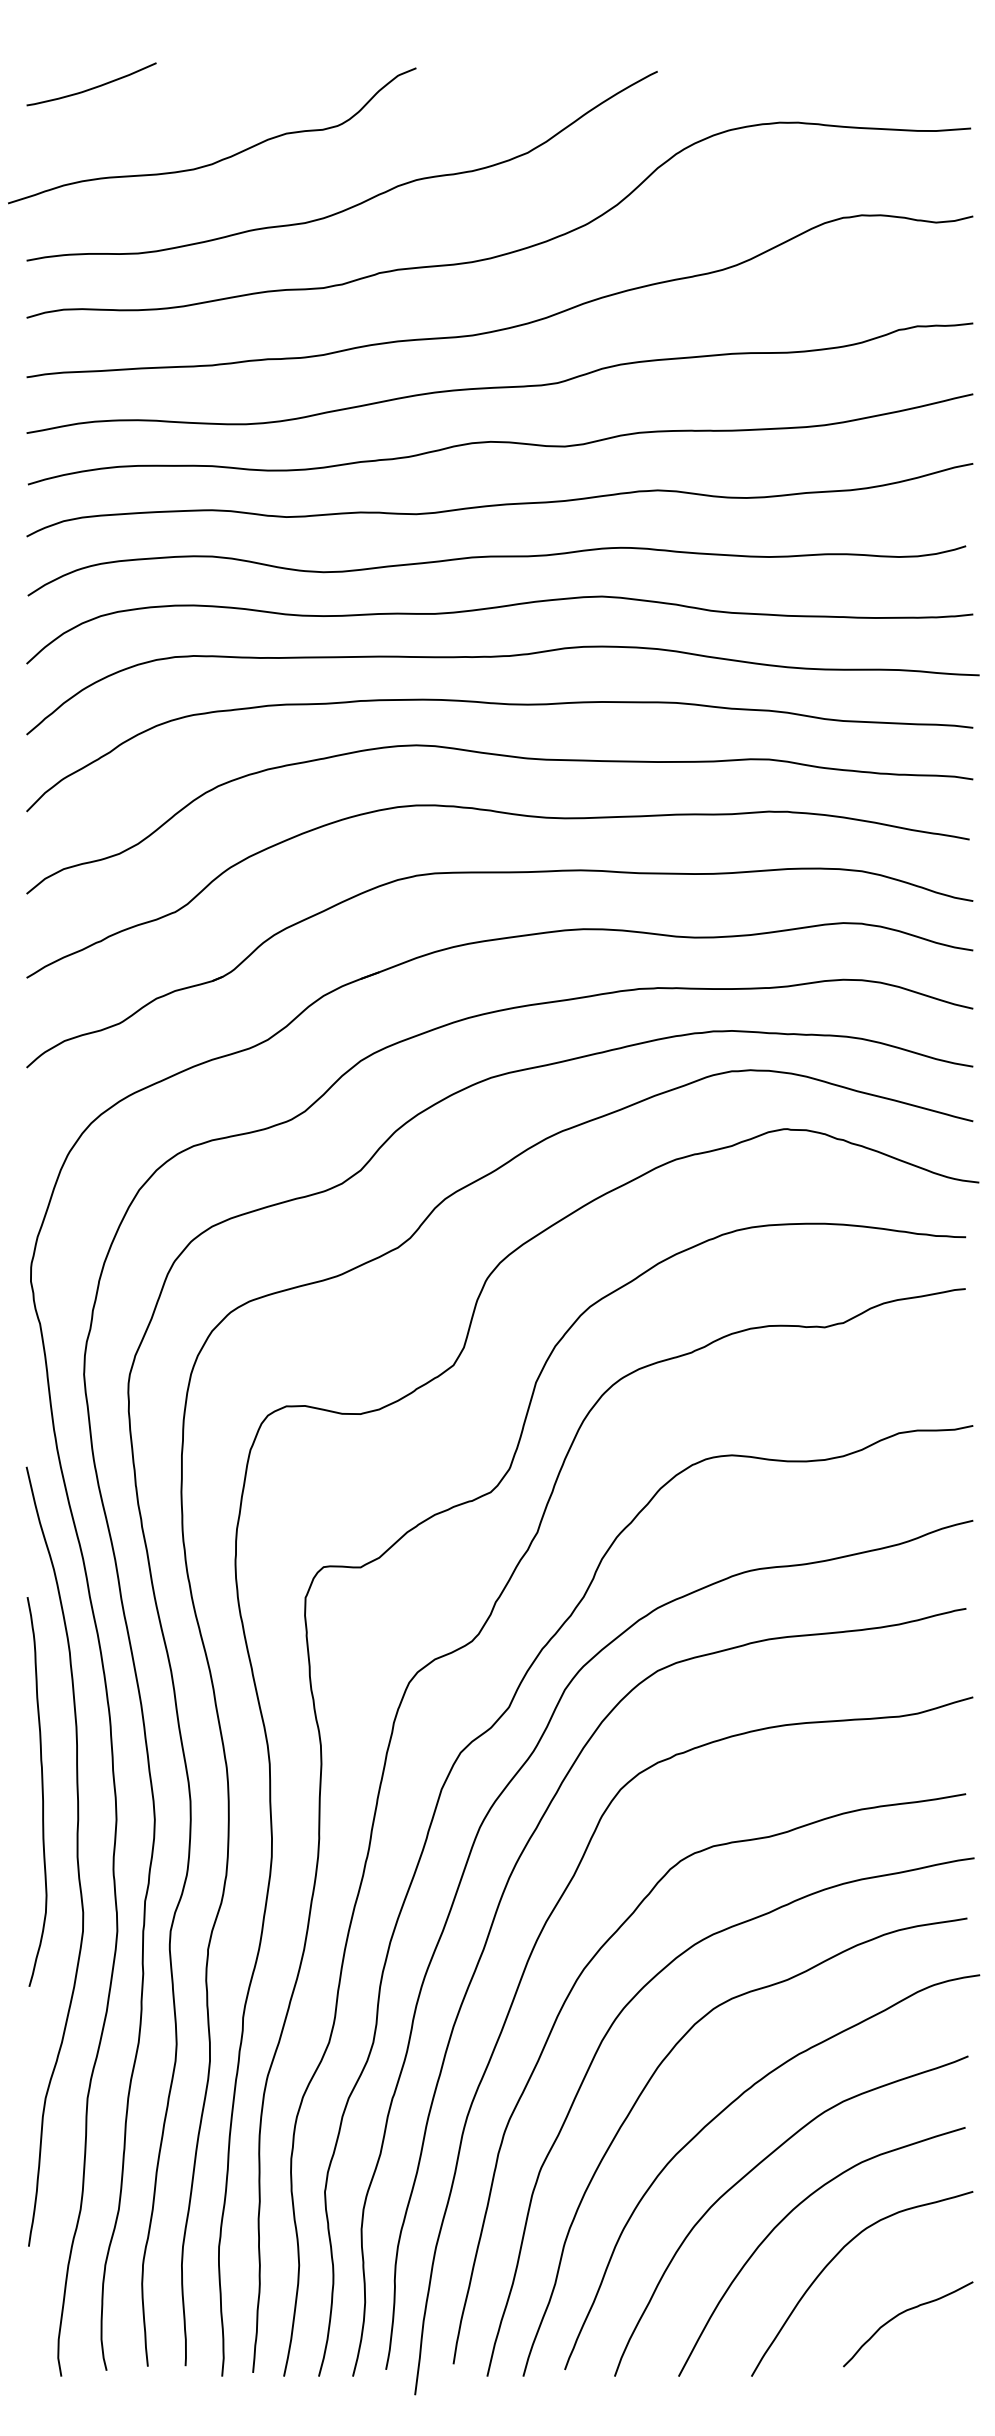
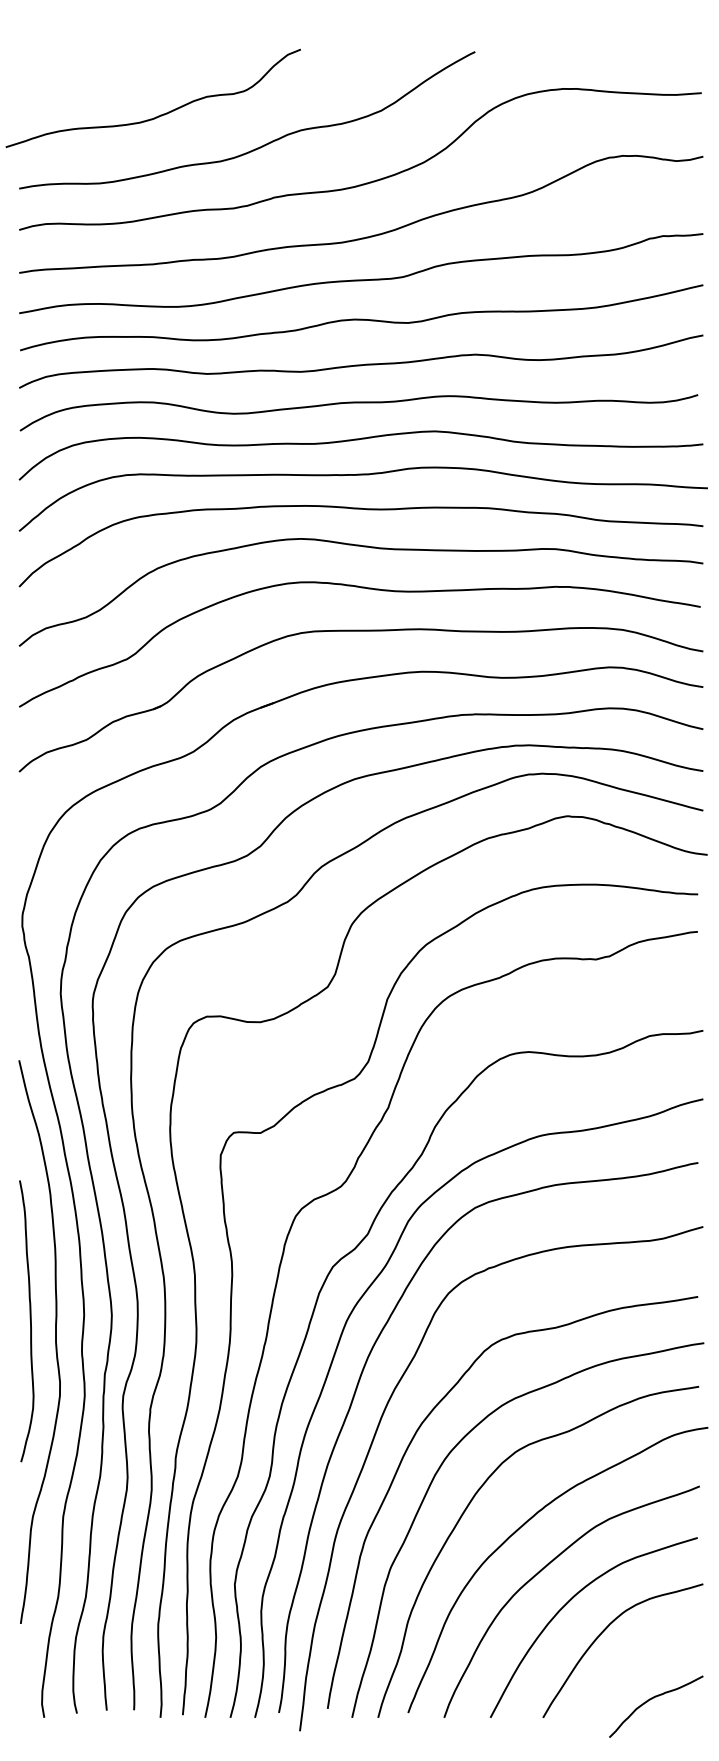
curve: (92, 87) -> (66, 63), removed
curve: (41, 1791) -> (29, 1320), moved
curve: (903, 2313) -> (652, 1698), moved

